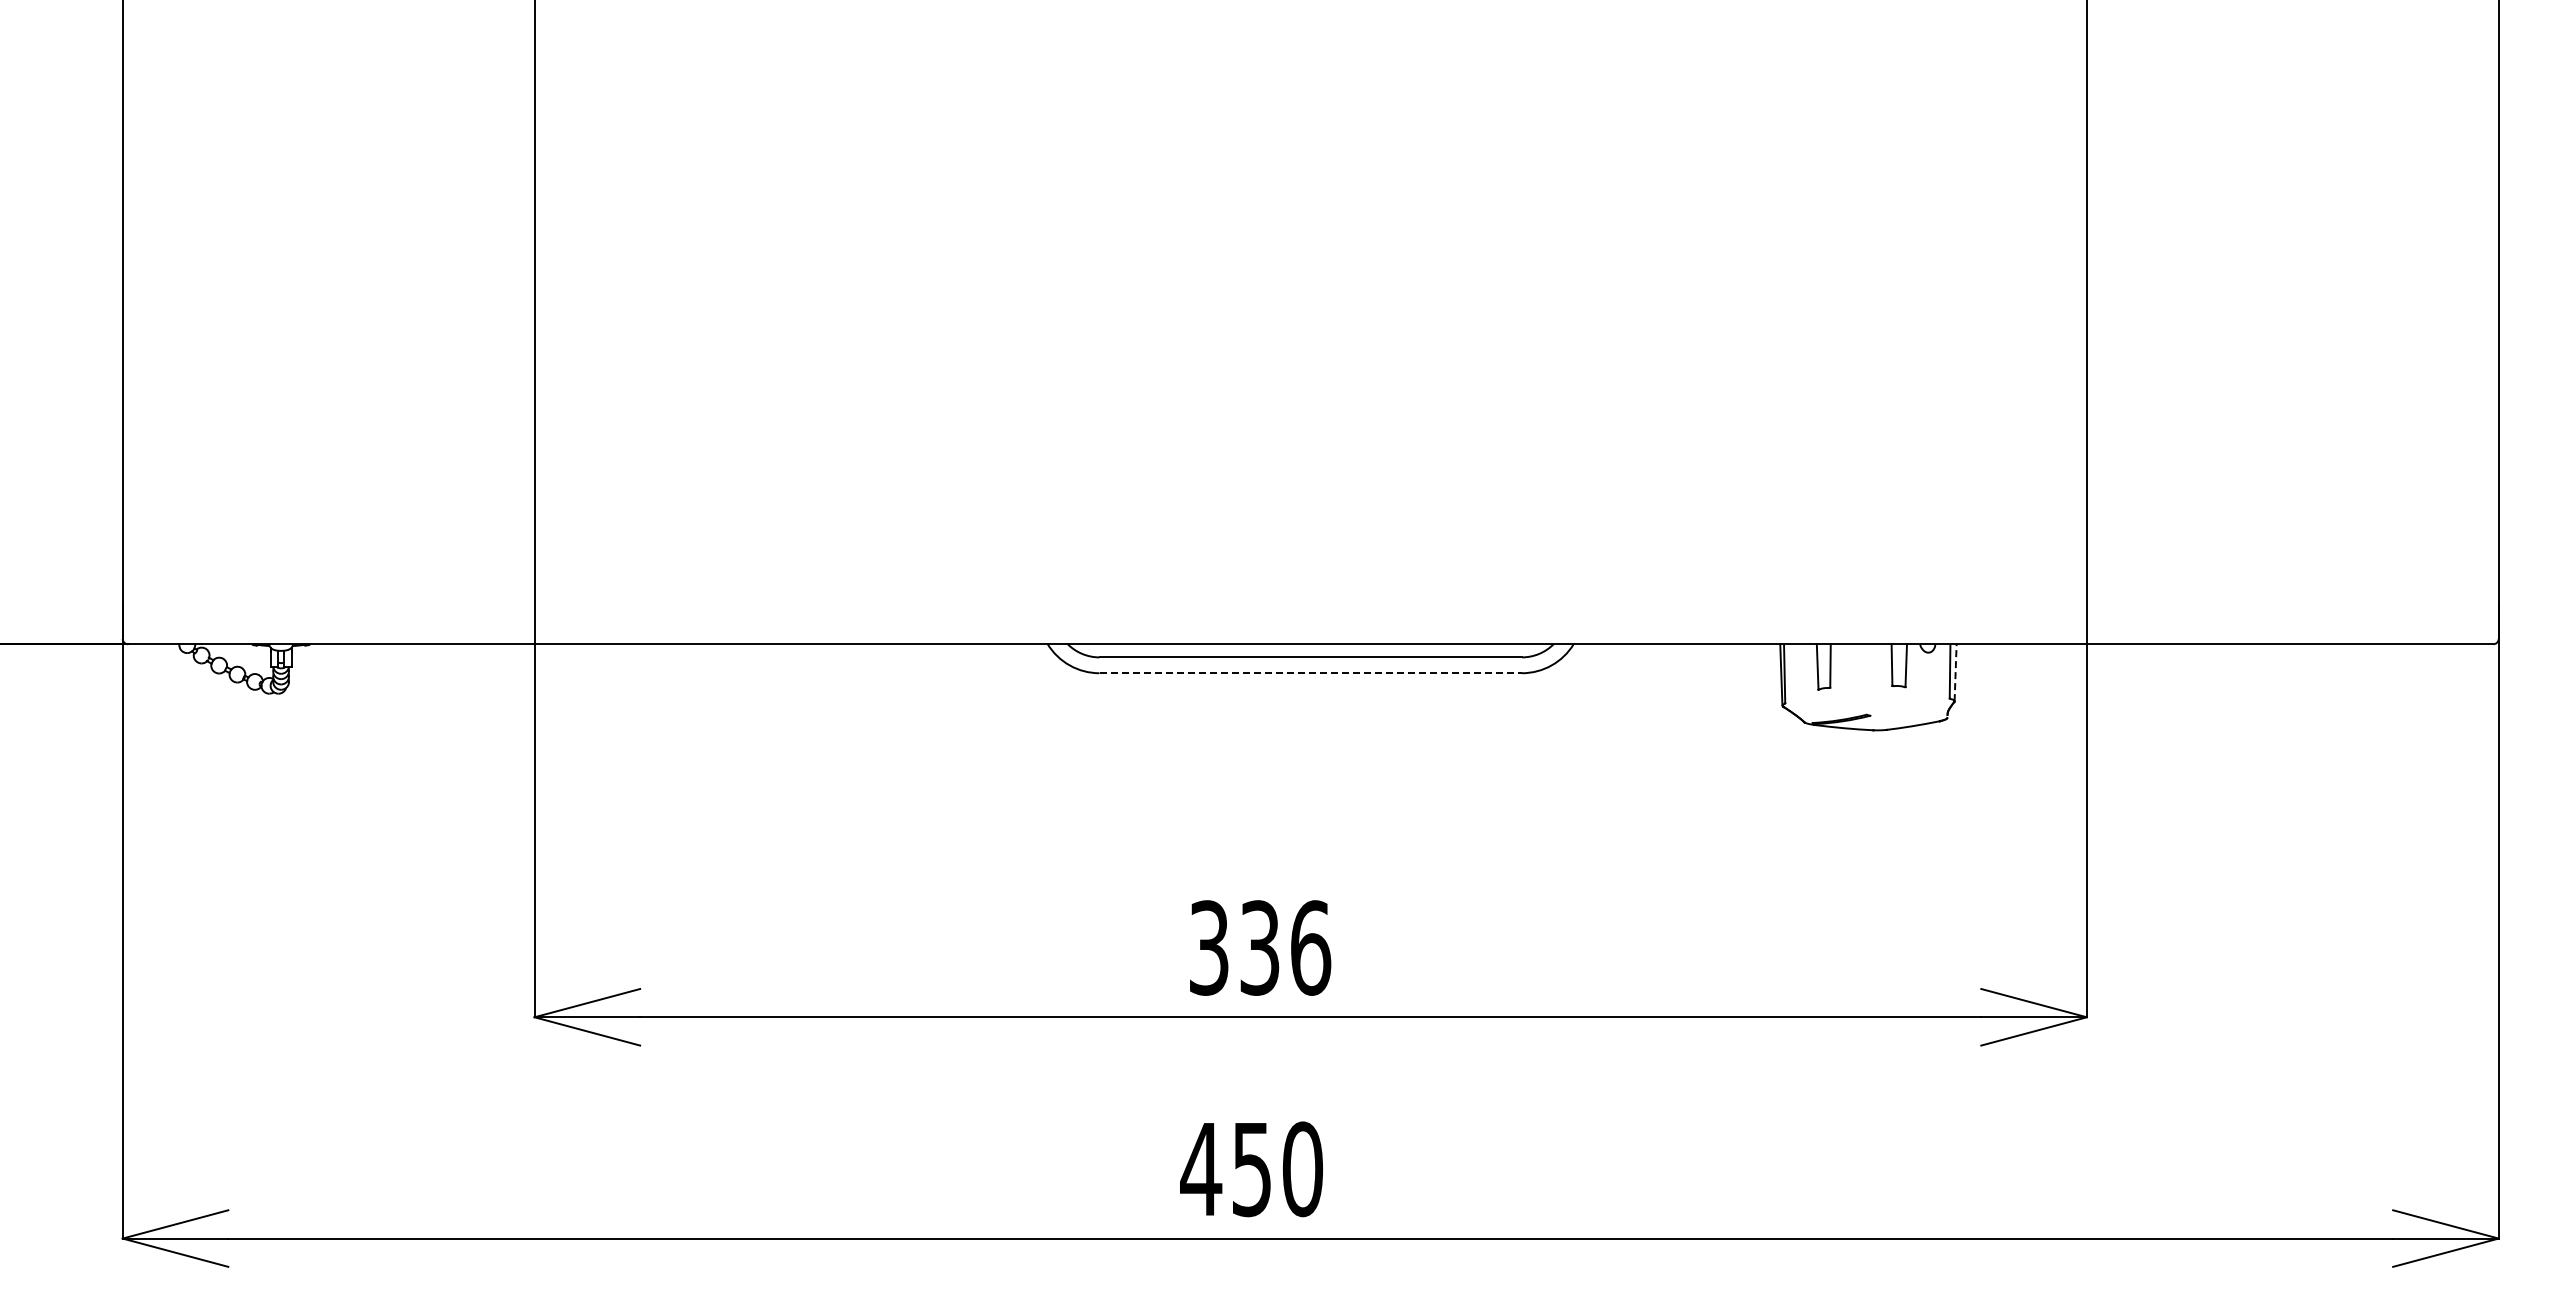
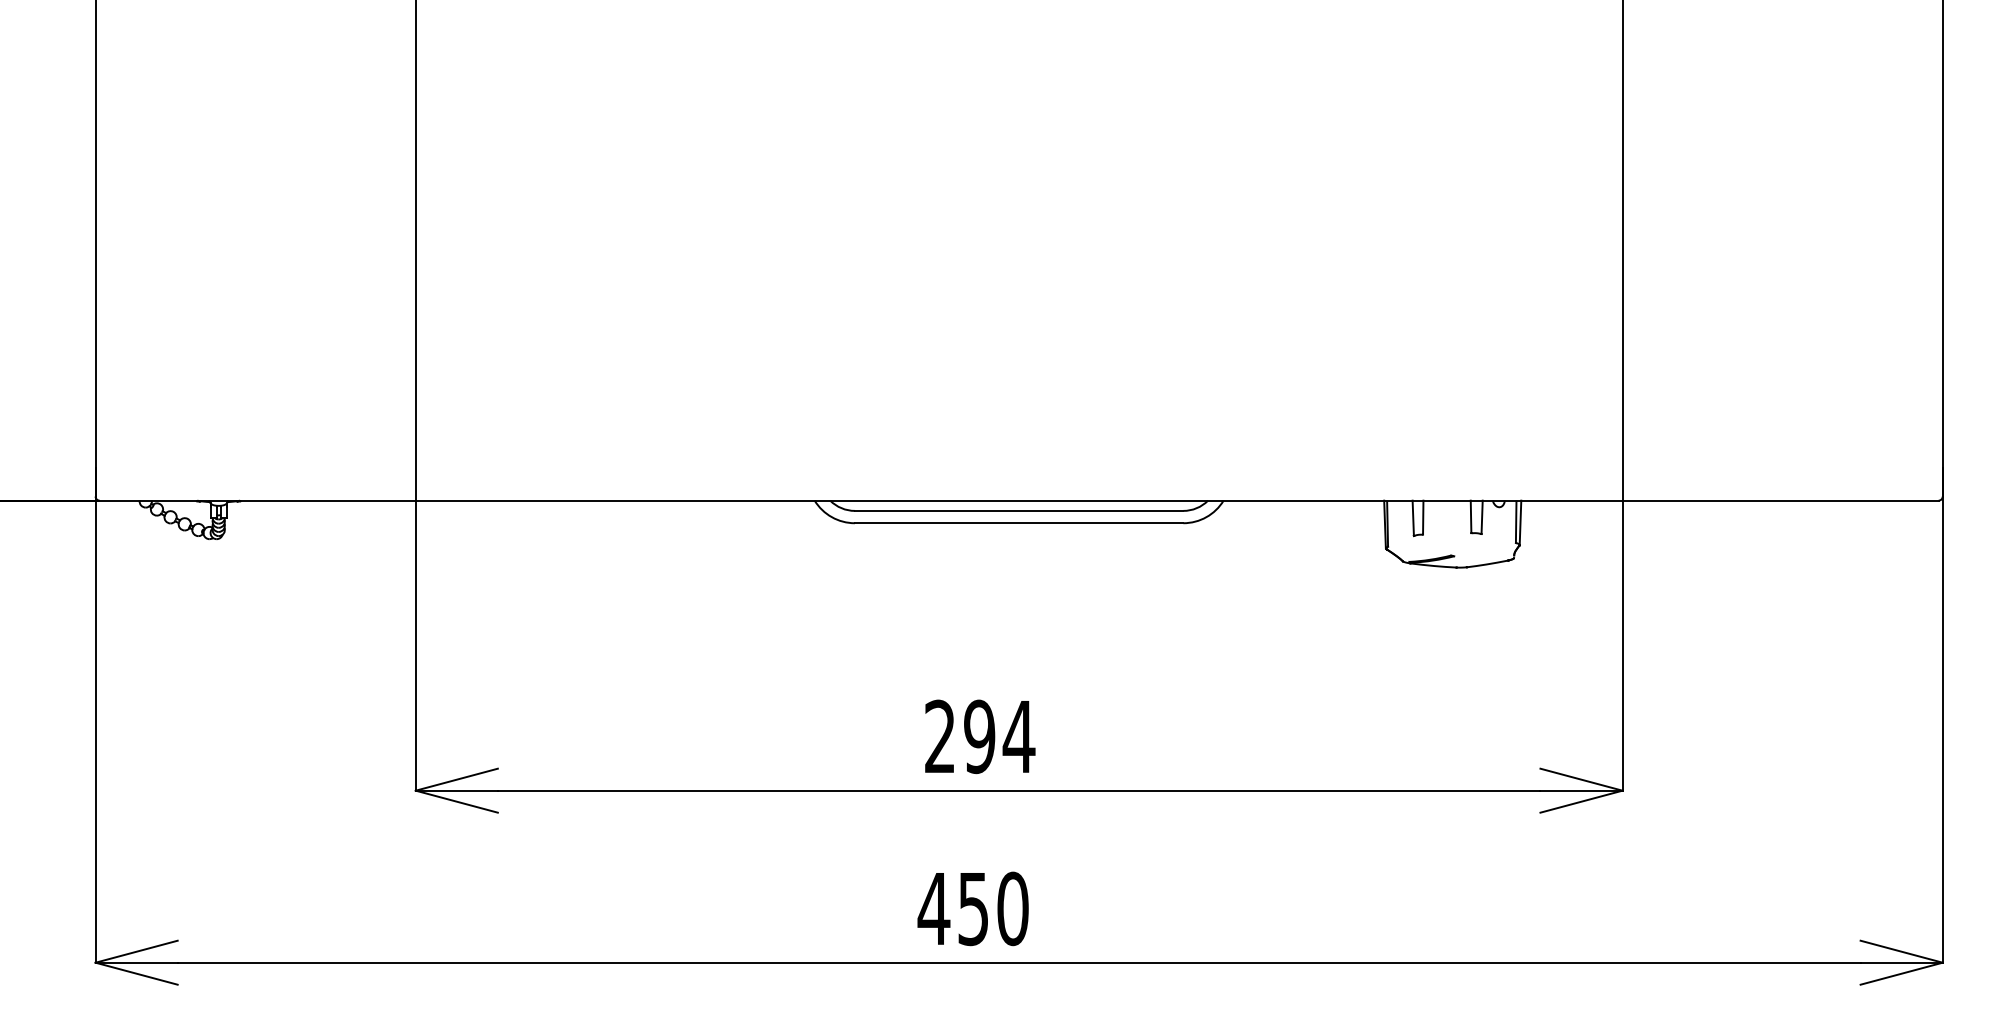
line: (1955, 672) -> (1520, 522), dashed -> solid
line: (1311, 673) -> (1019, 523), dashed -> solid
text: (1260, 947) -> (980, 736), 336 -> 294

